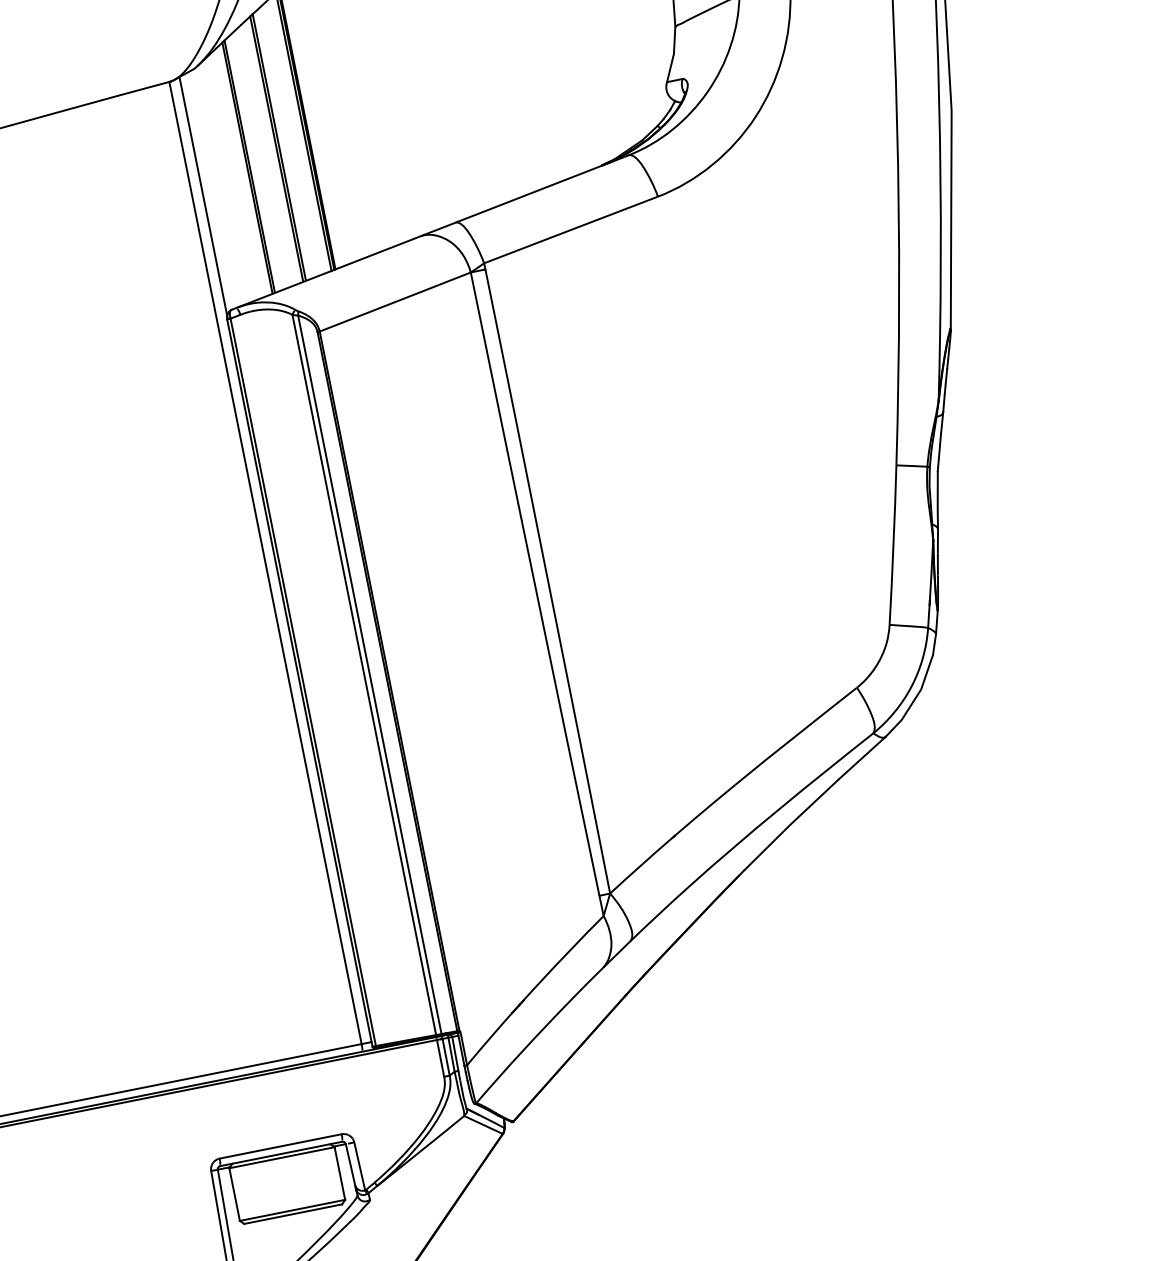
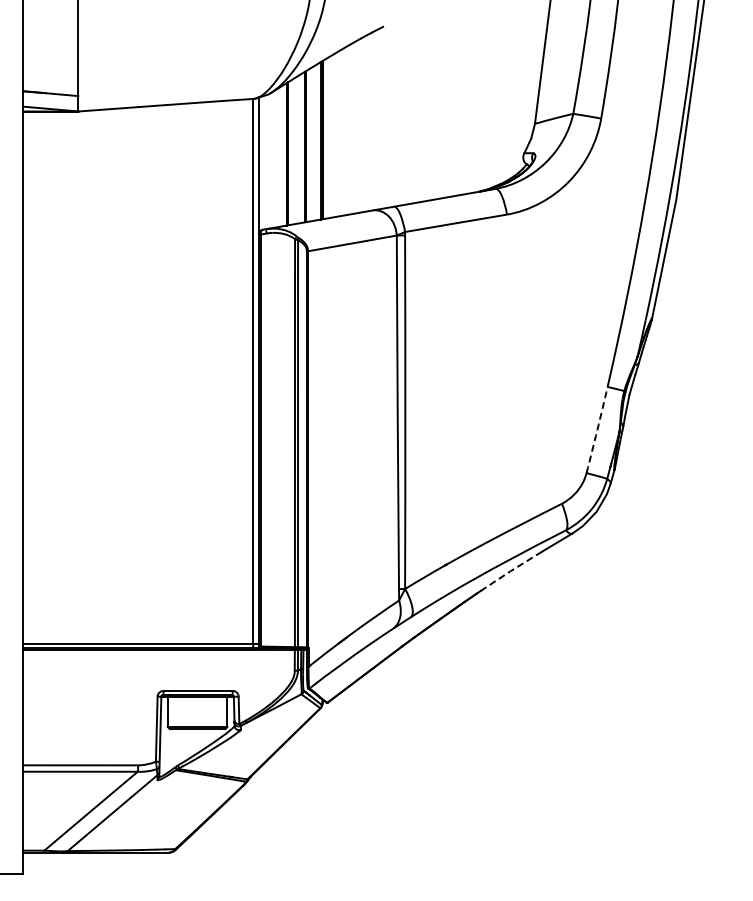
arc: (893, 545) -> (597, 430), solid -> dashed
line: (791, 823) -> (511, 570), solid -> dashed

